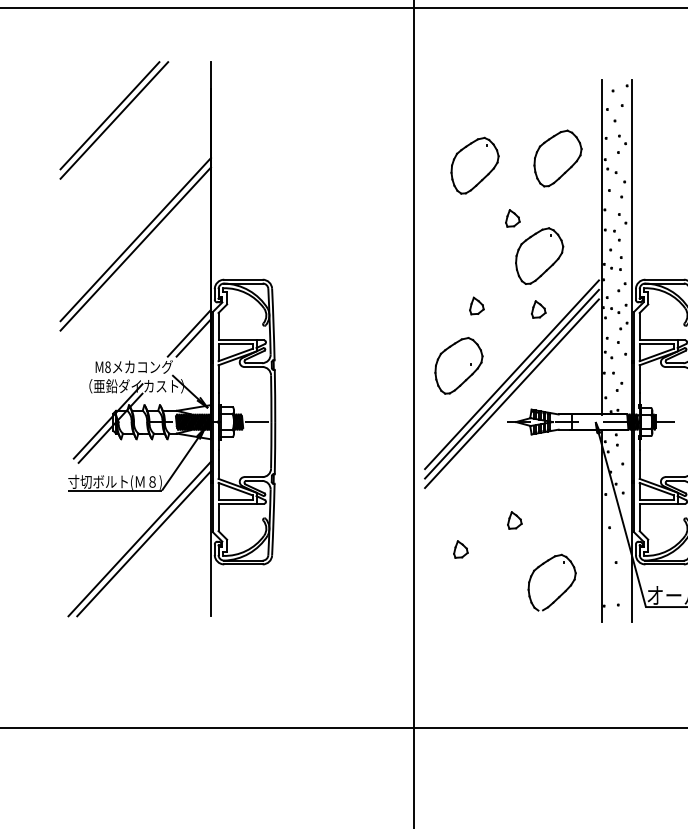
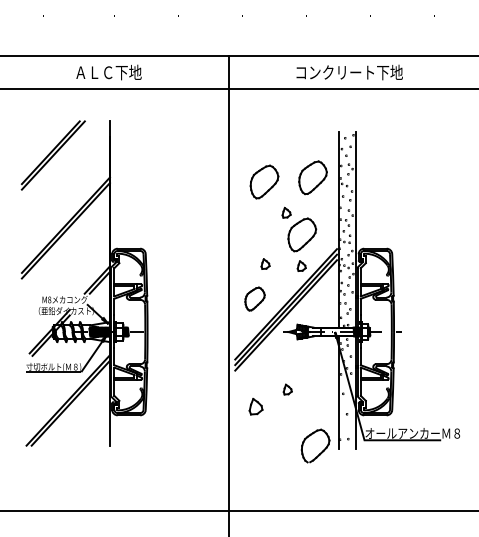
part: (457, 364) -> (254, 298), size x0.7
part: (461, 549) -> (256, 406), size x1.6
part: (551, 581) -> (315, 445), moved

